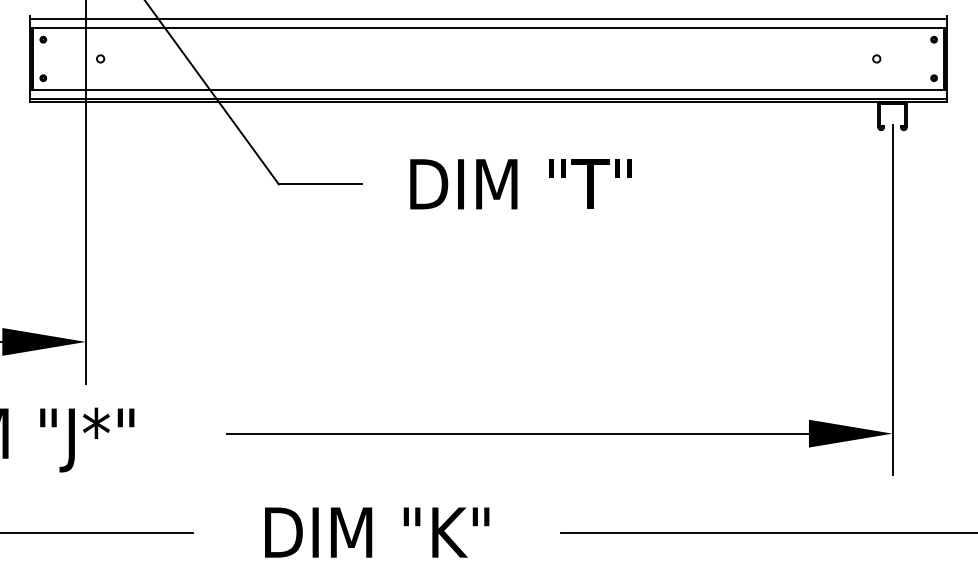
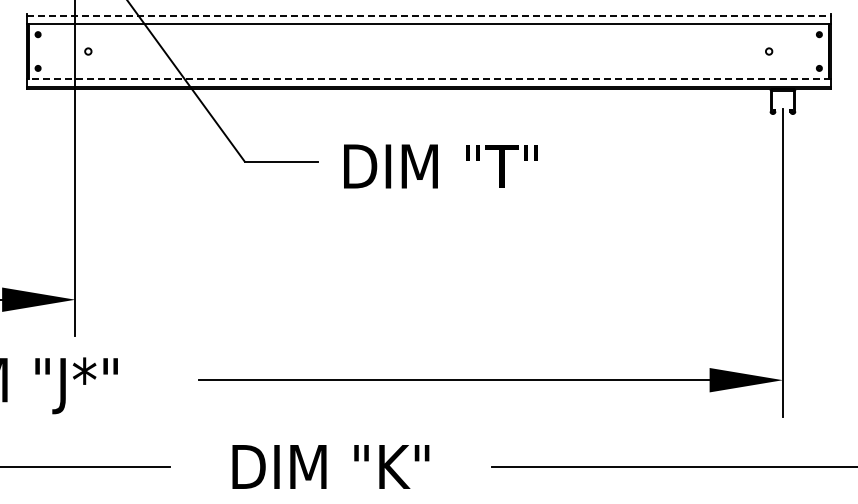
line: (488, 19) -> (428, 16), solid -> dashed
line: (488, 89) -> (428, 78), solid -> dashed
text: (520, 184) -> (440, 166), moved

